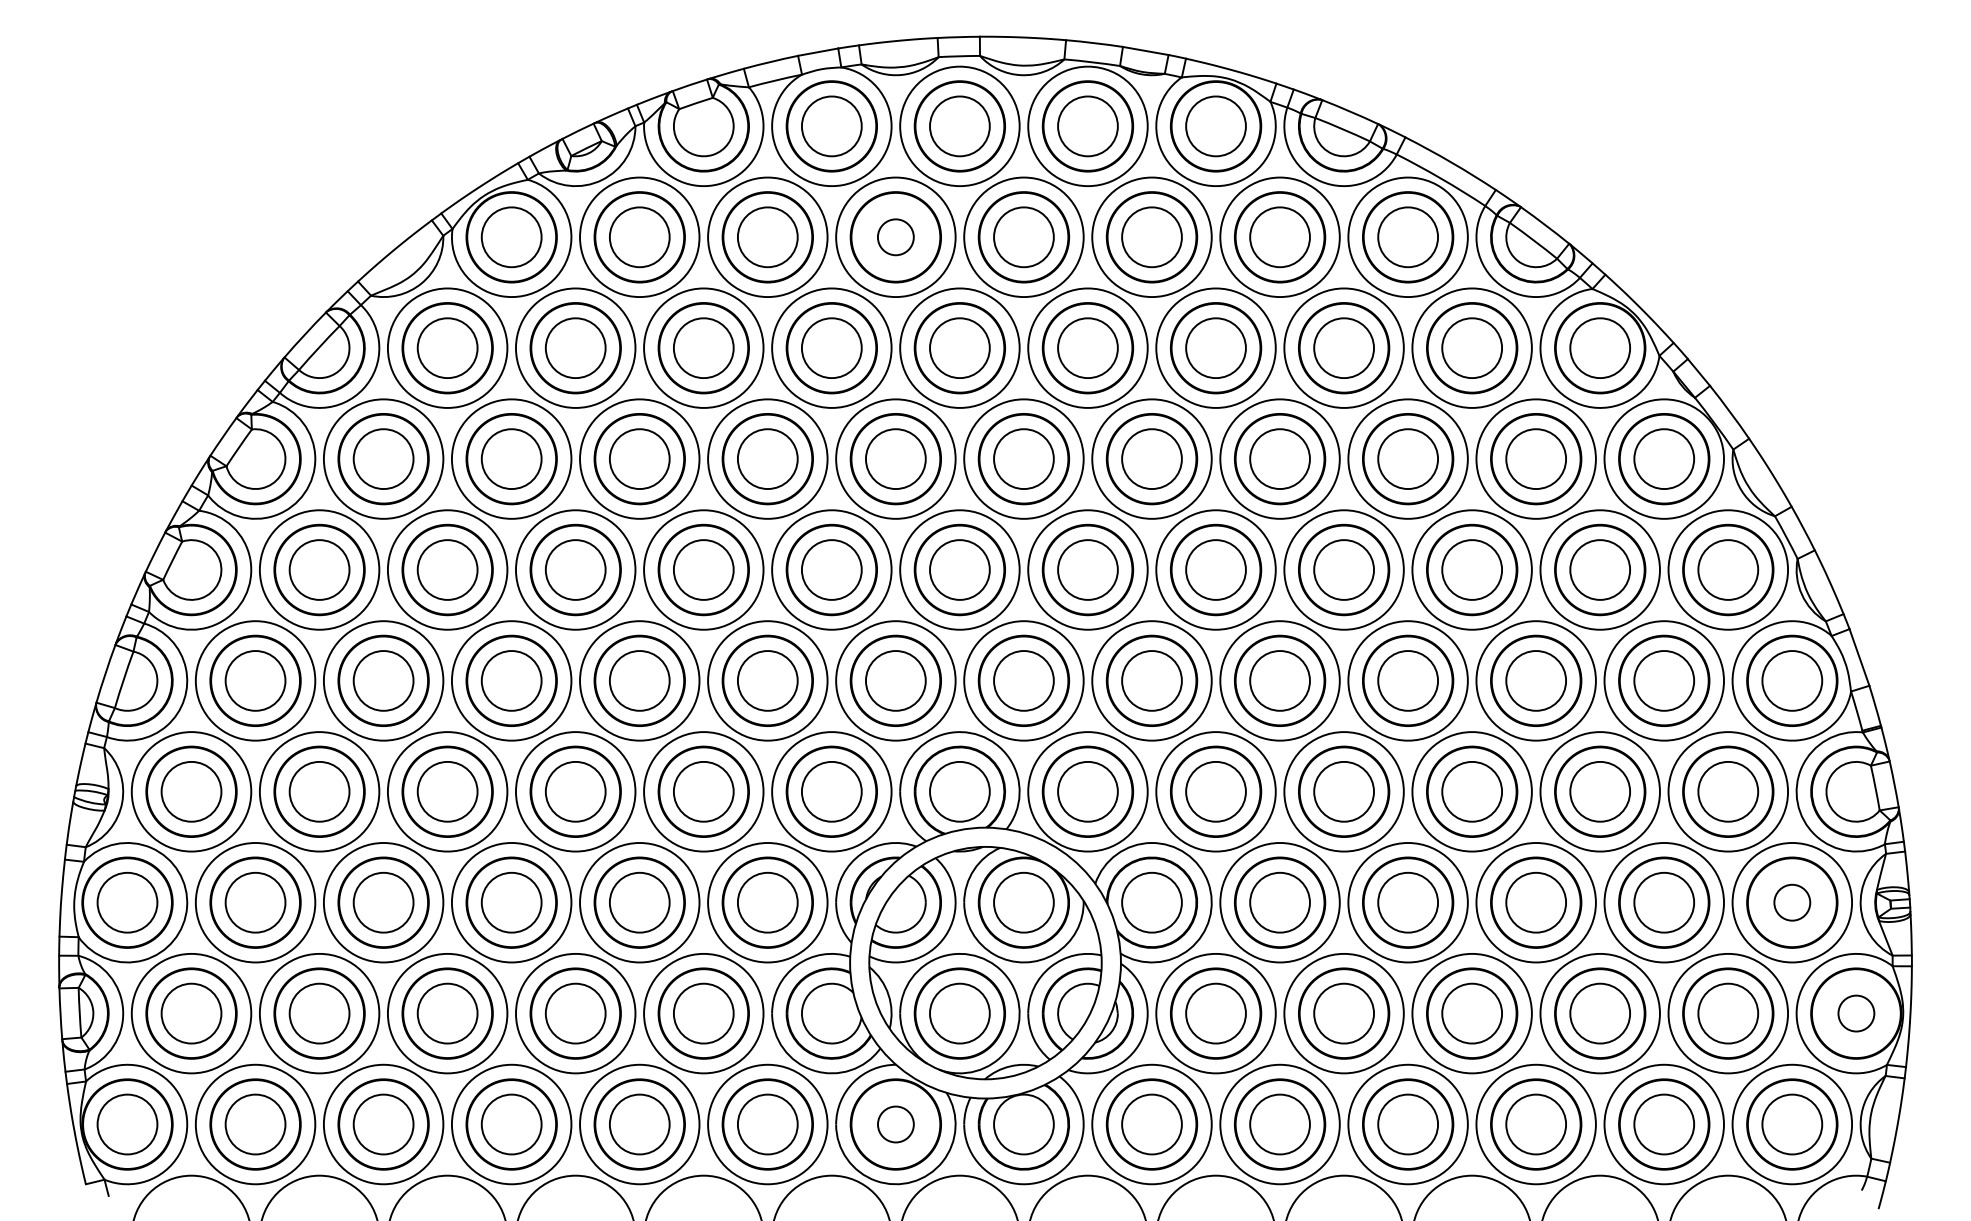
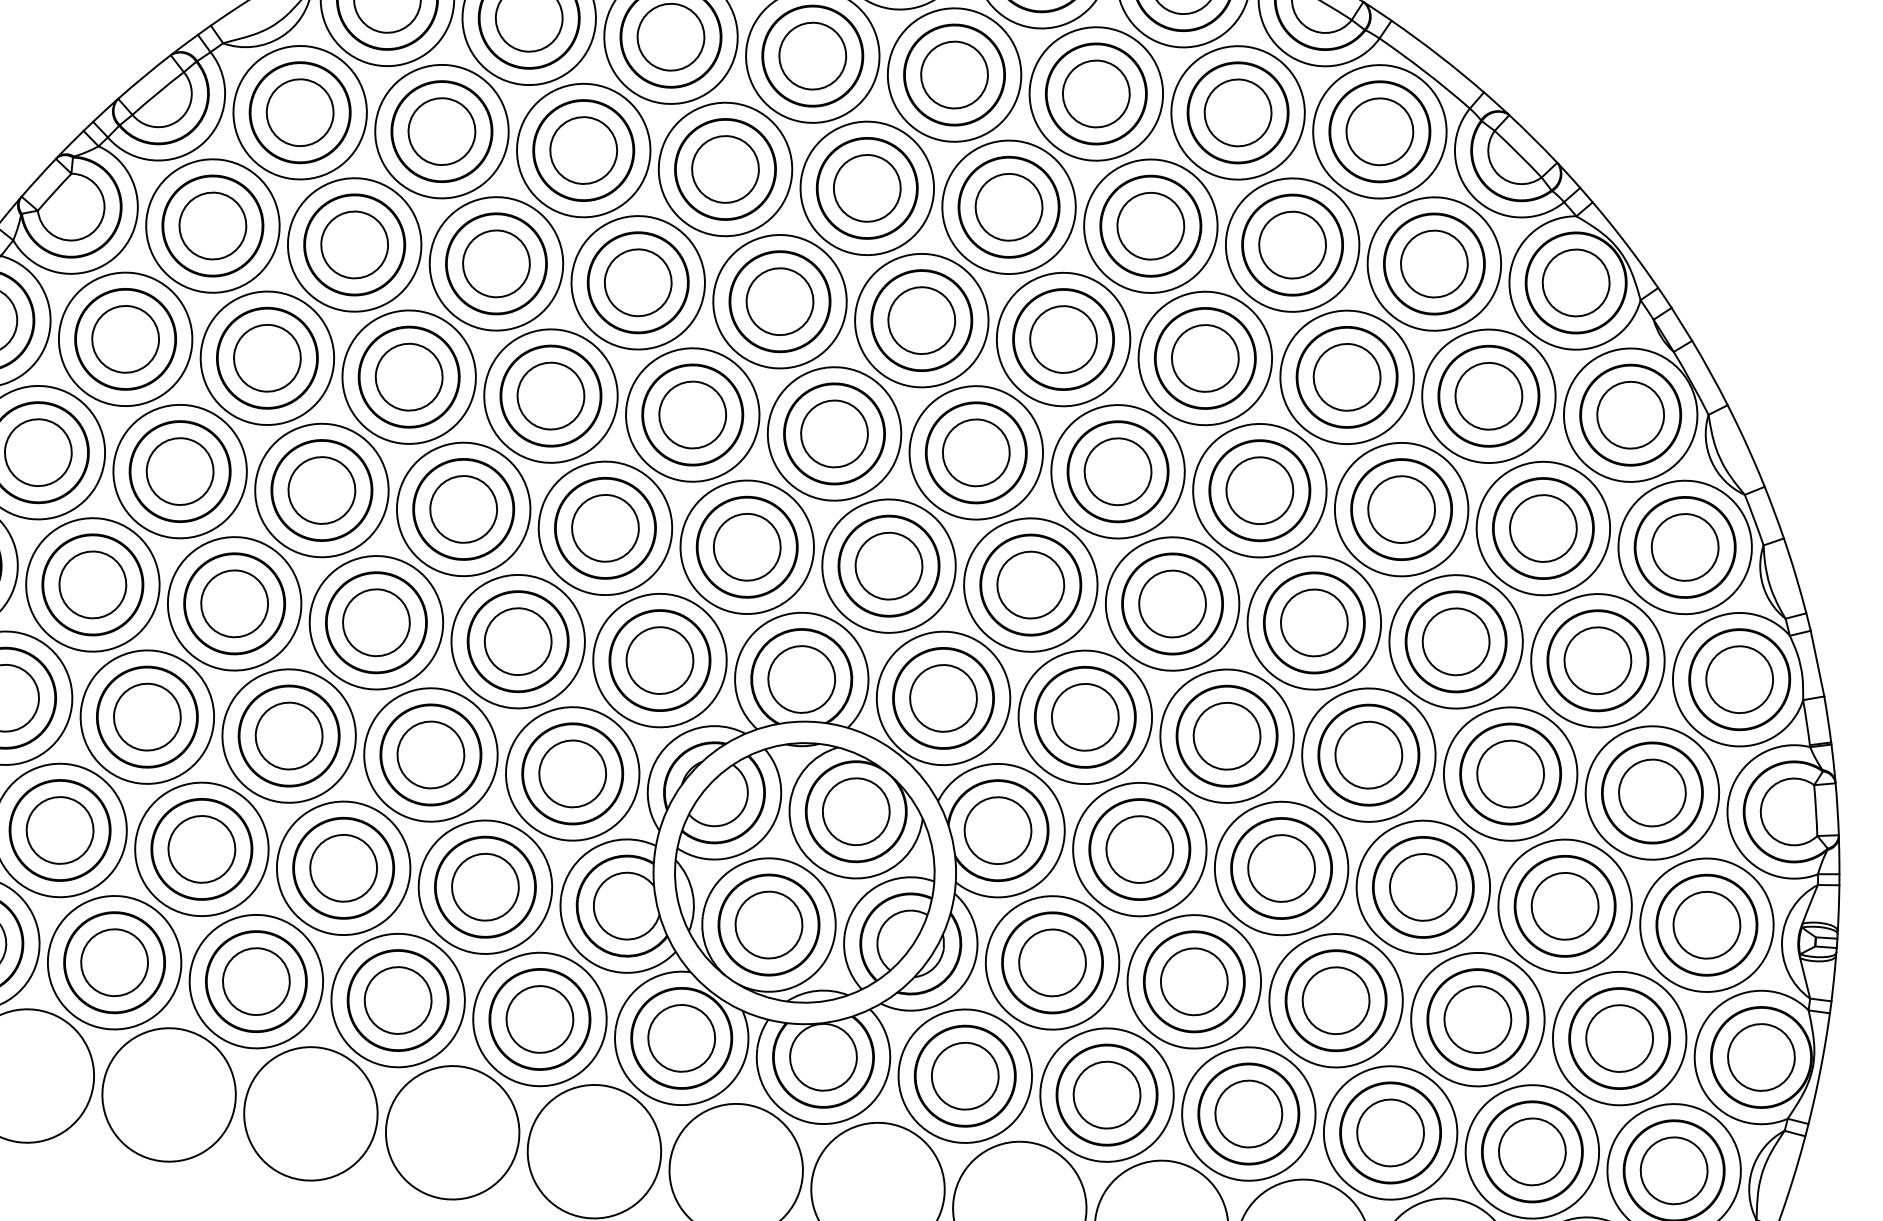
circle: (895, 237) -> (812, 56), size x1.67
circle: (1792, 902) -> (1707, 925), size x1.67
circle: (1856, 1013) -> (1761, 1057), size x1.67
circle: (895, 1124) -> (681, 1038), size x1.67

